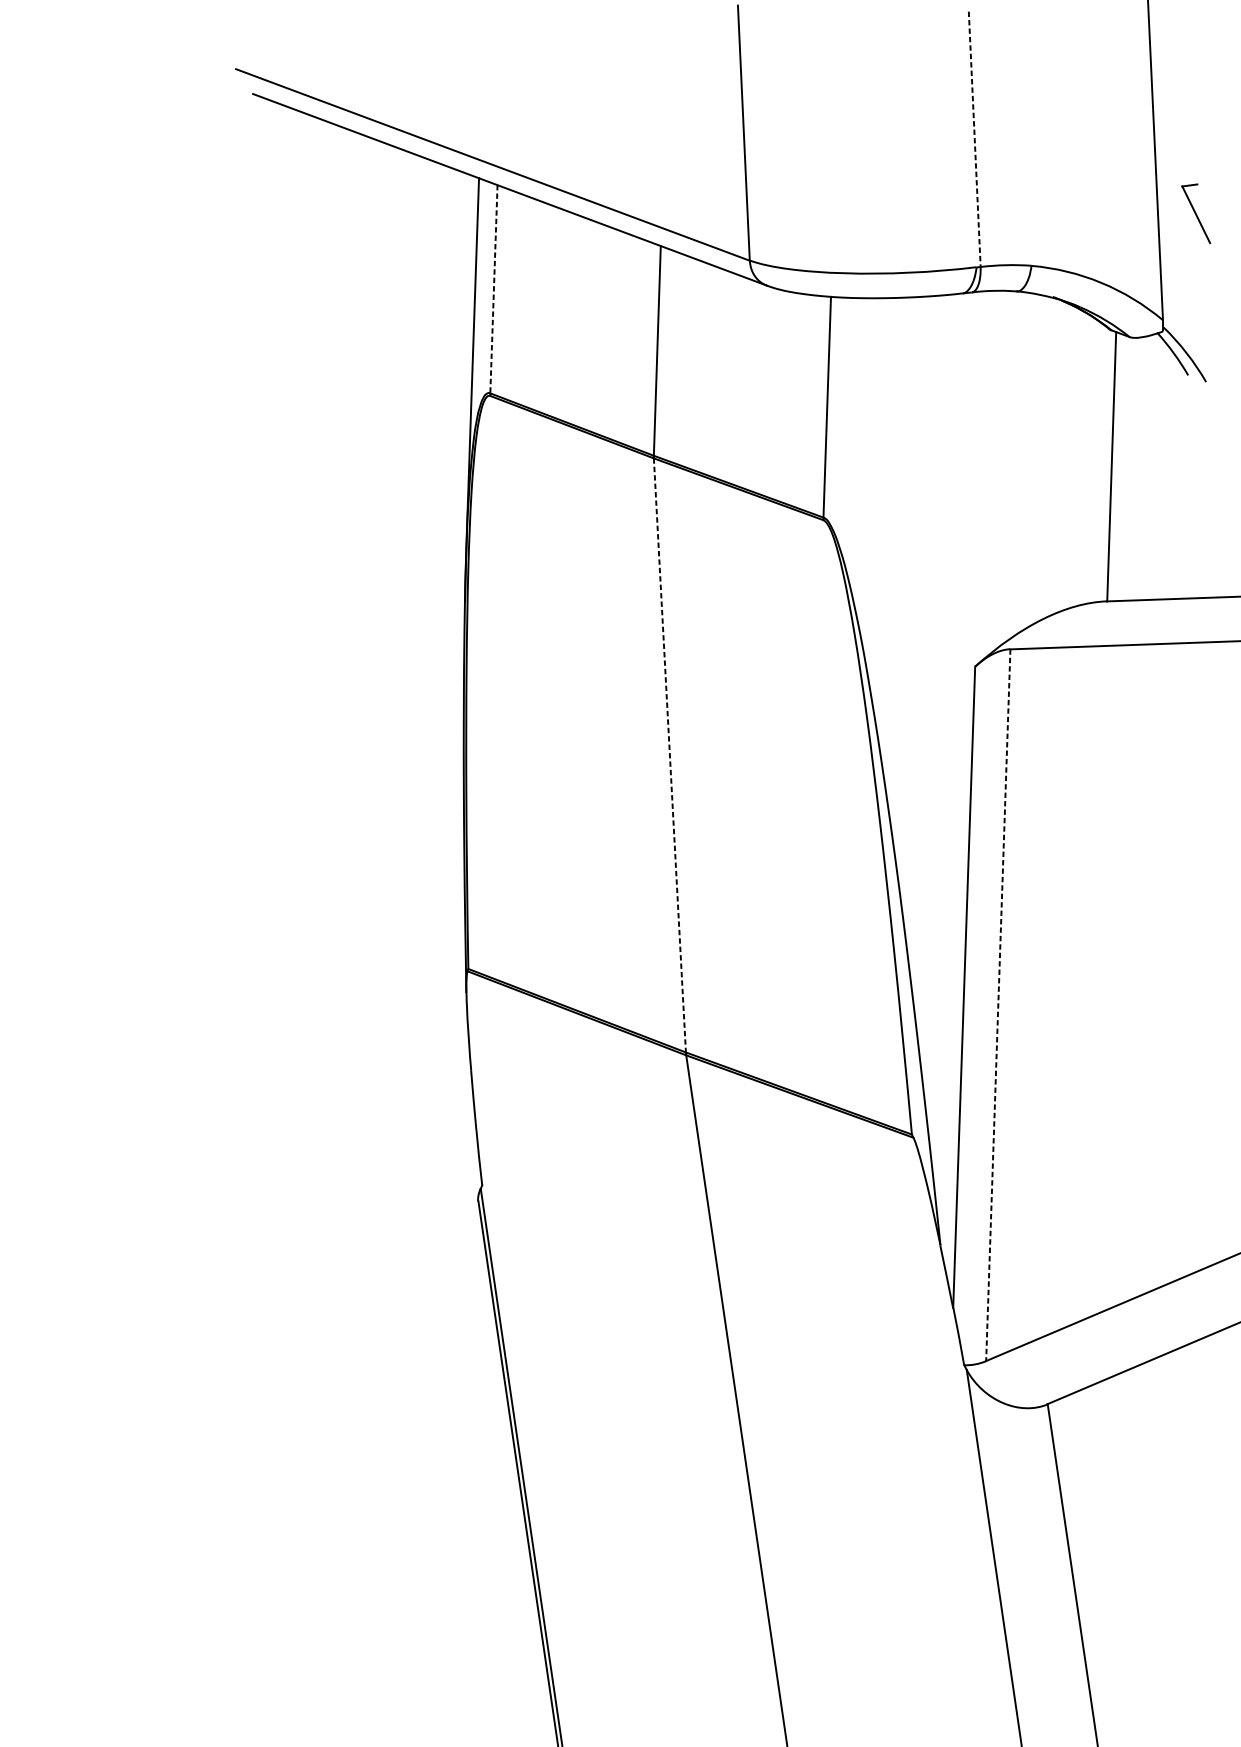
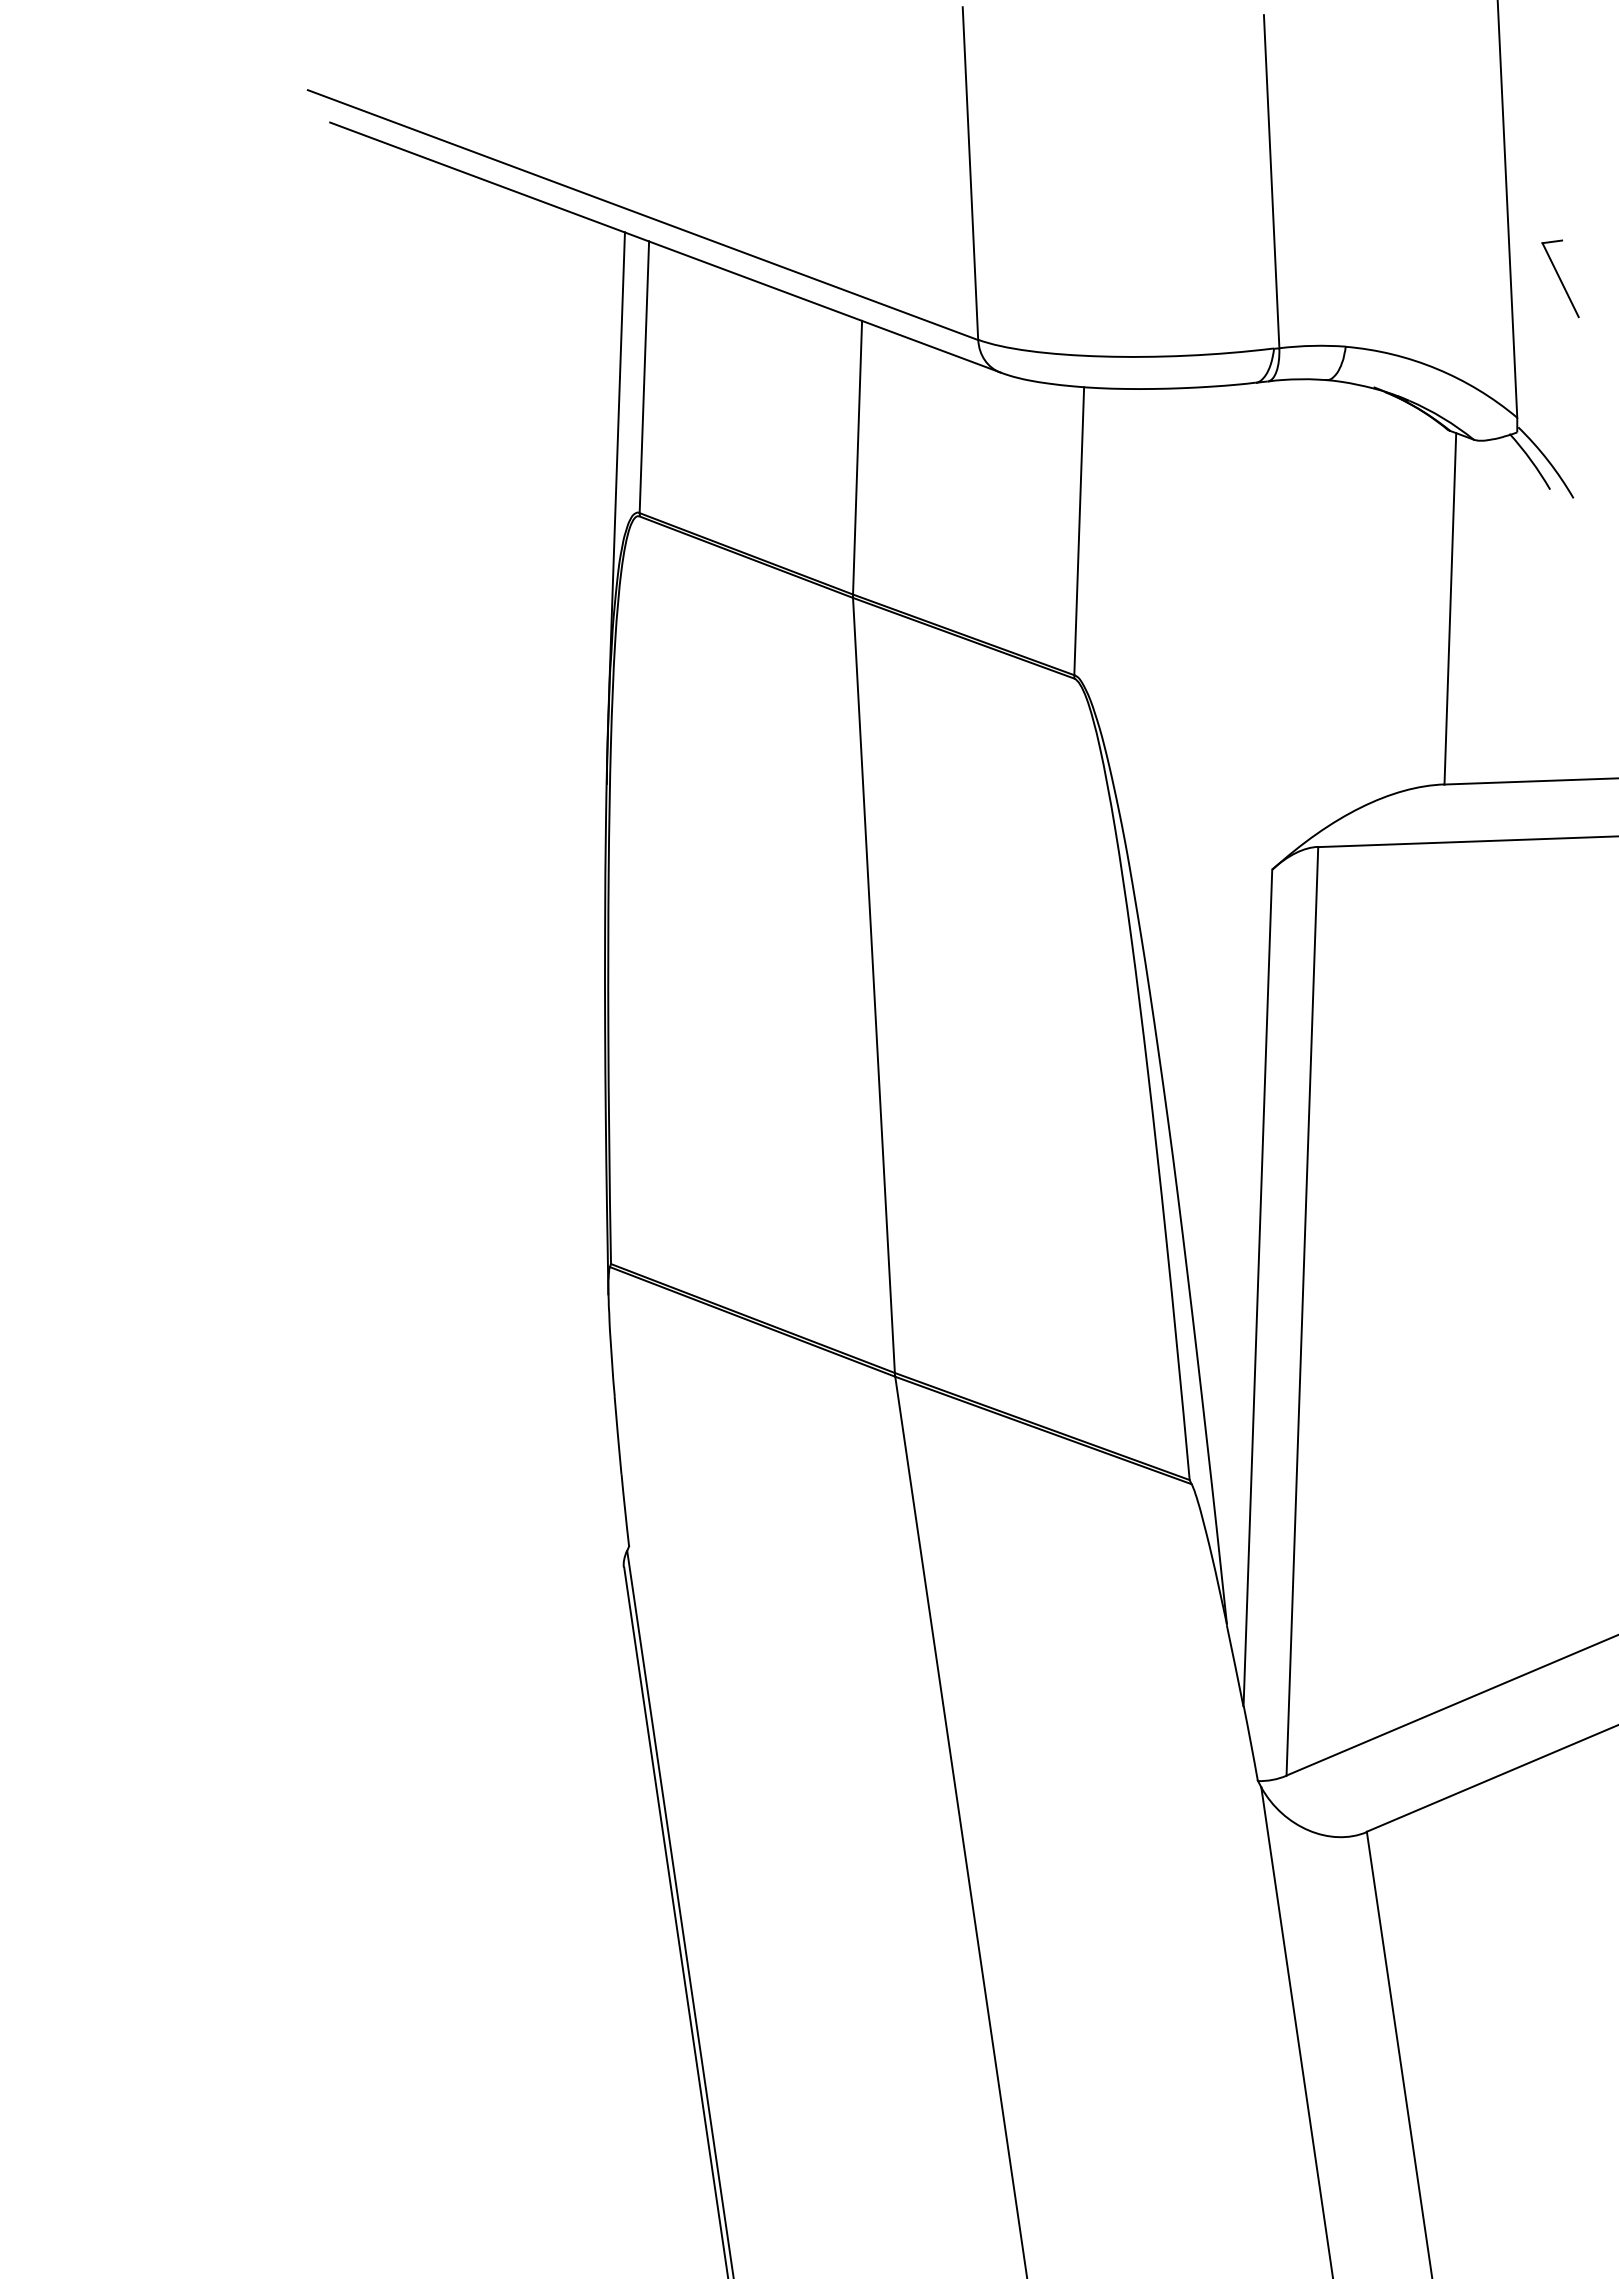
line: (974, 139) -> (1271, 181), dashed -> solid
line: (494, 289) -> (644, 377), dashed -> solid
line: (669, 755) -> (873, 985), dashed -> solid
line: (998, 1005) -> (1302, 1311), dashed -> solid

